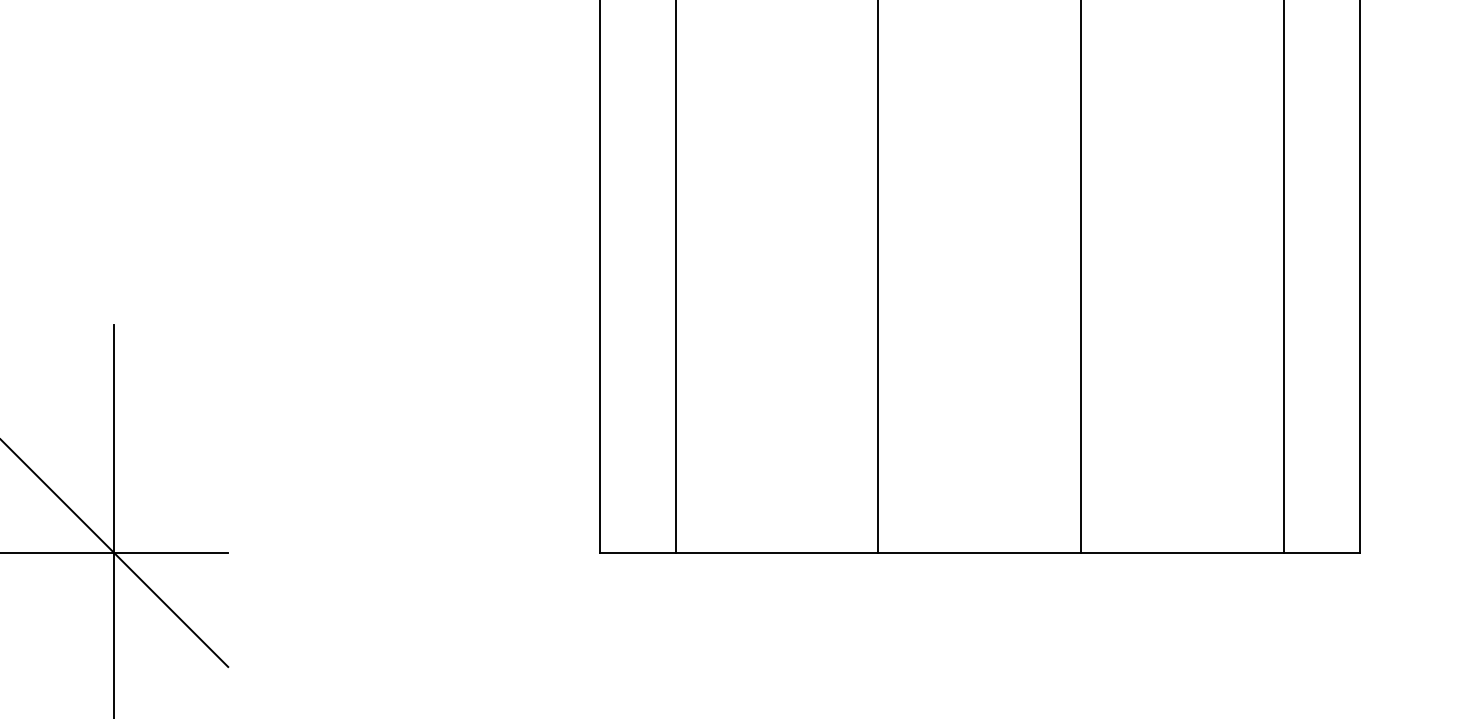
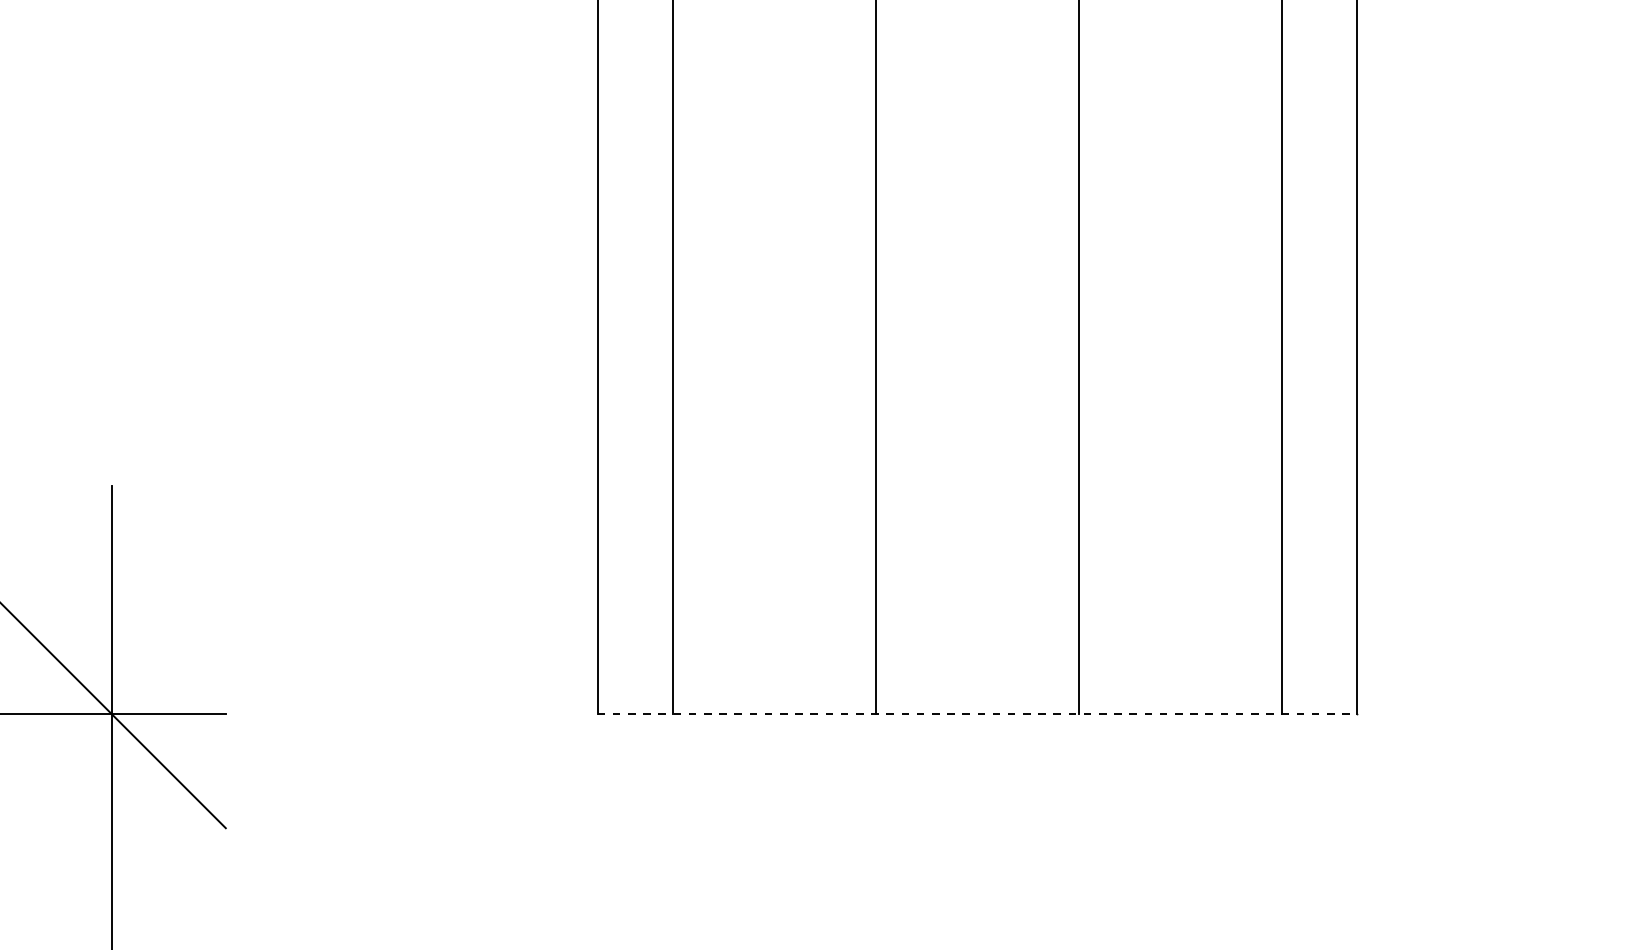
line: (979, 553) -> (977, 714), solid -> dashed

